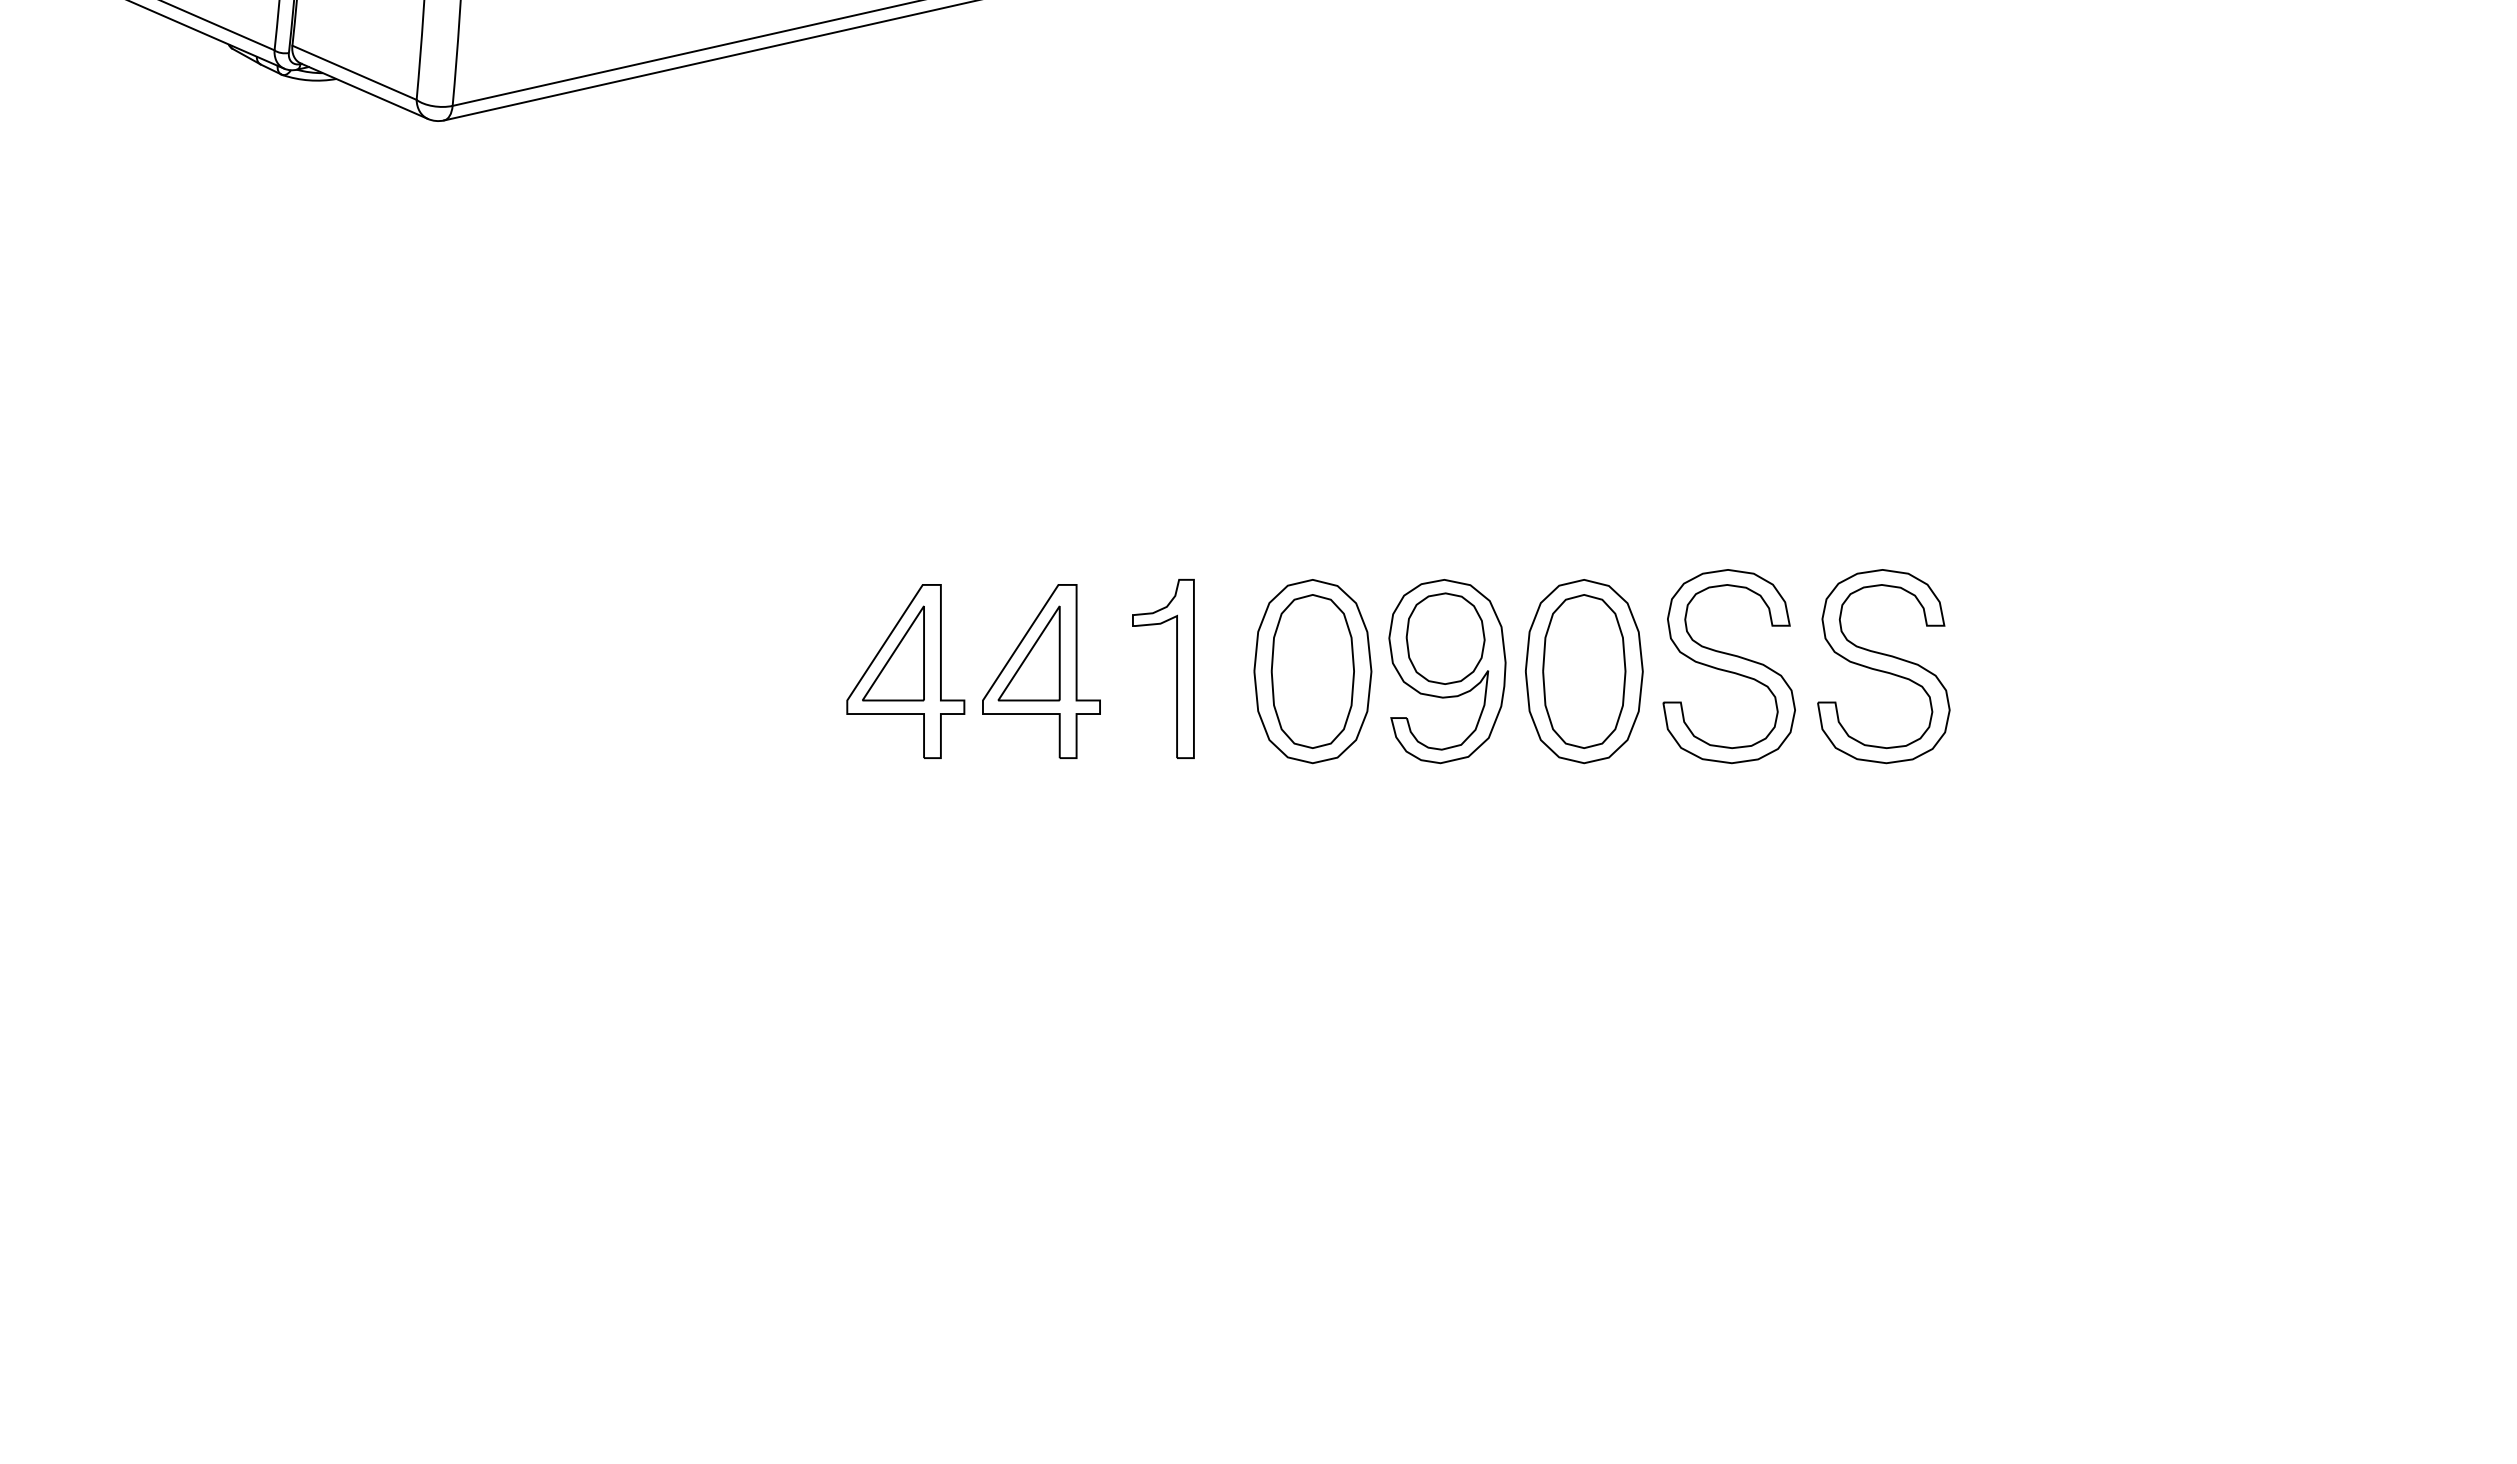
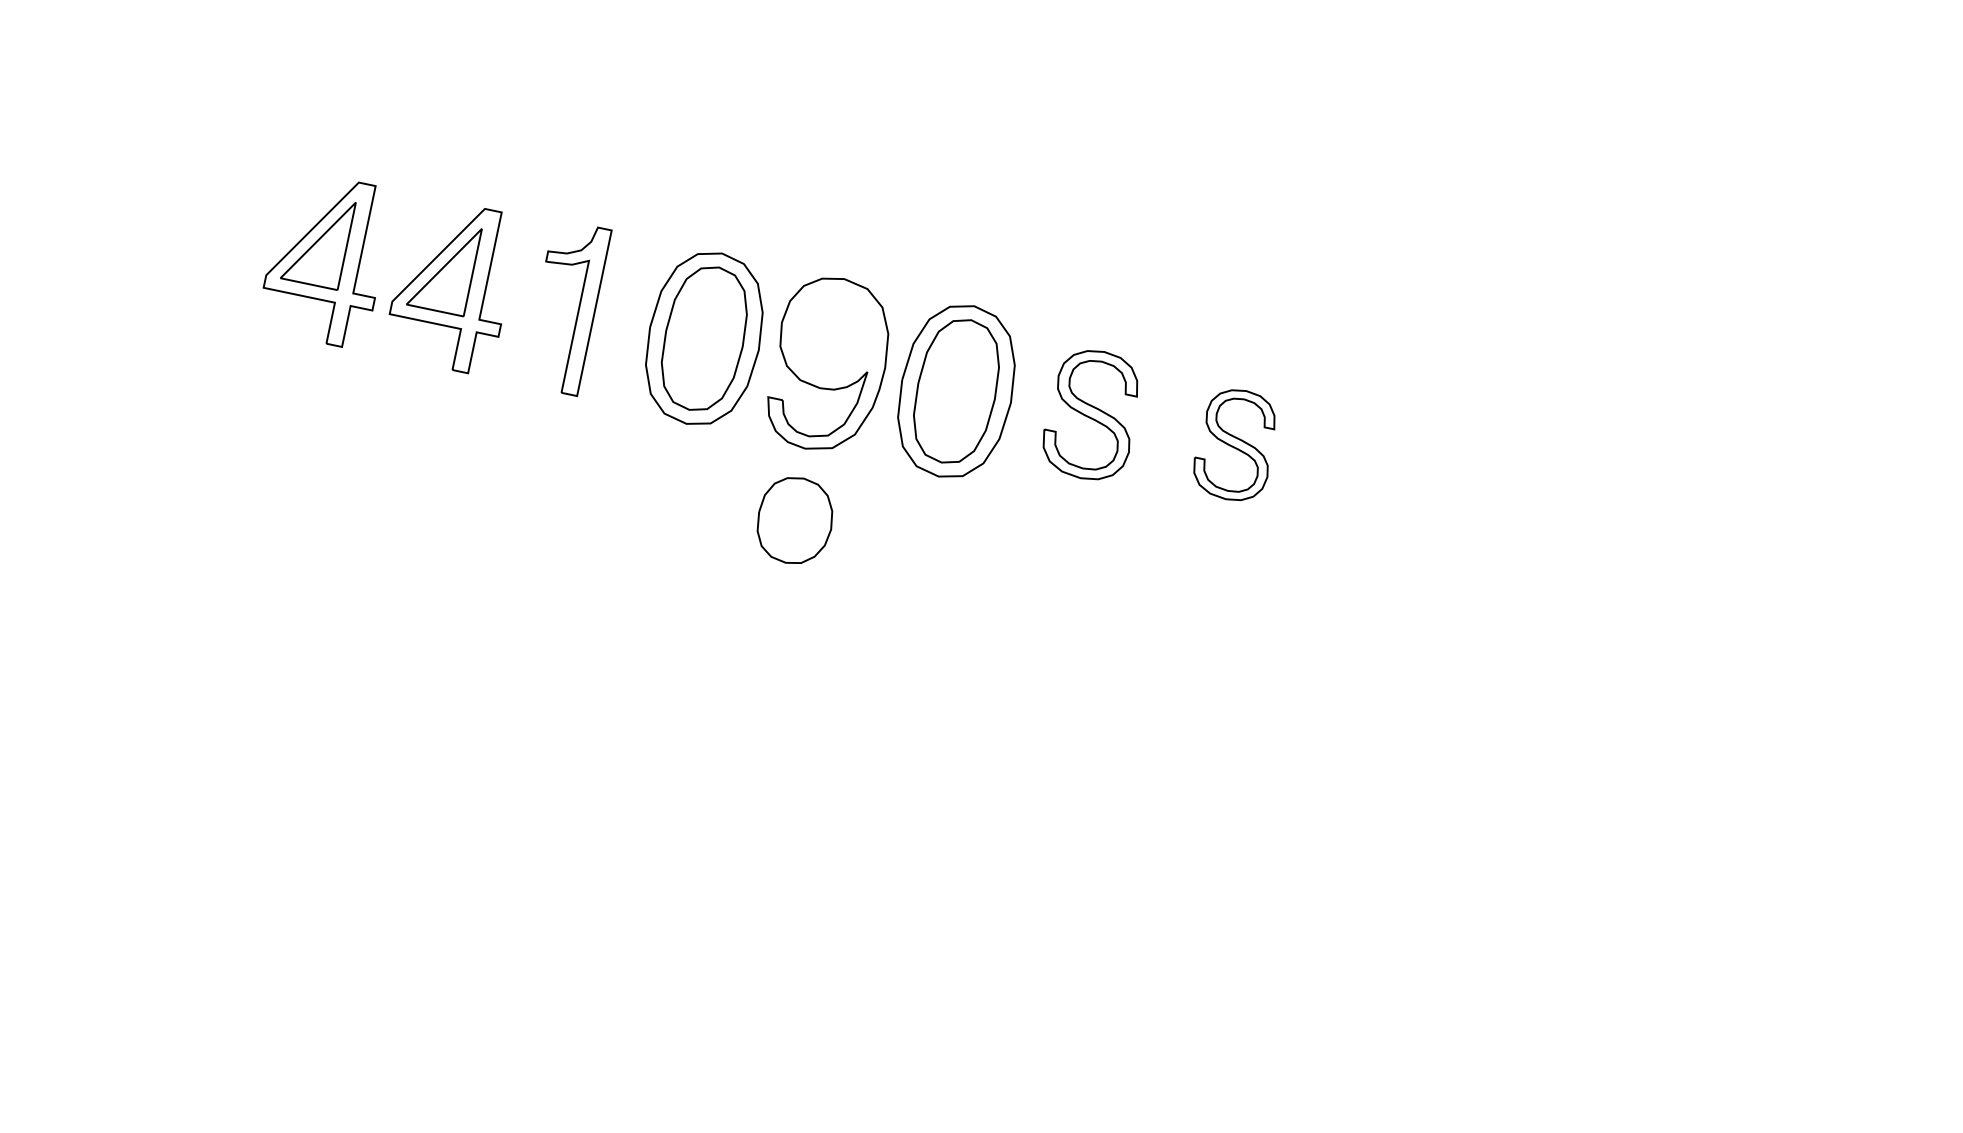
part: (1445, 638) -> (795, 520), moved
part: (1728, 666) -> (1091, 414), size x0.7
part: (1883, 666) -> (1235, 444), size x0.6

